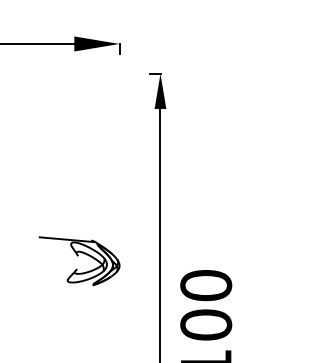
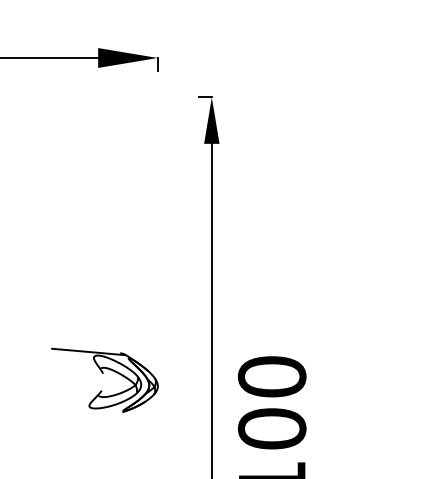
part: (79, 261) -> (104, 380), moved

